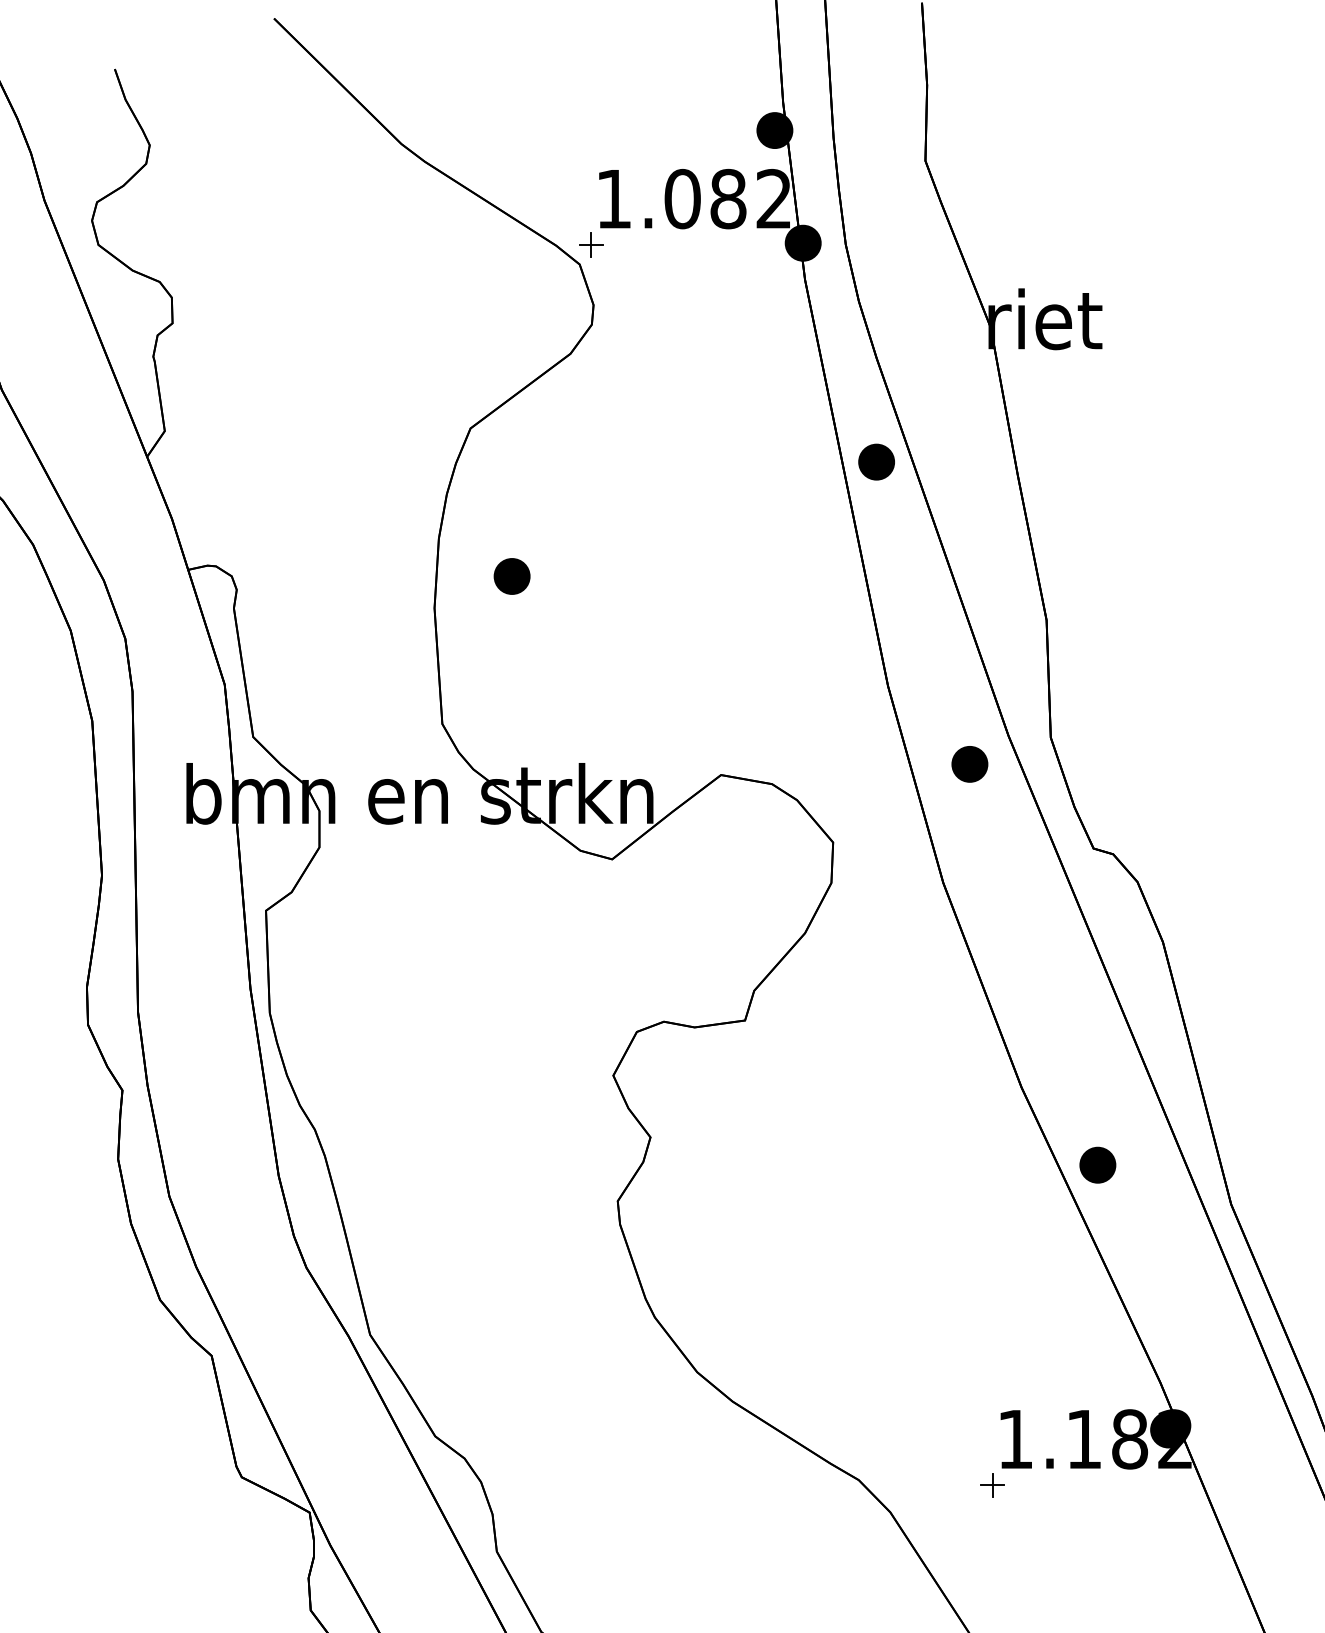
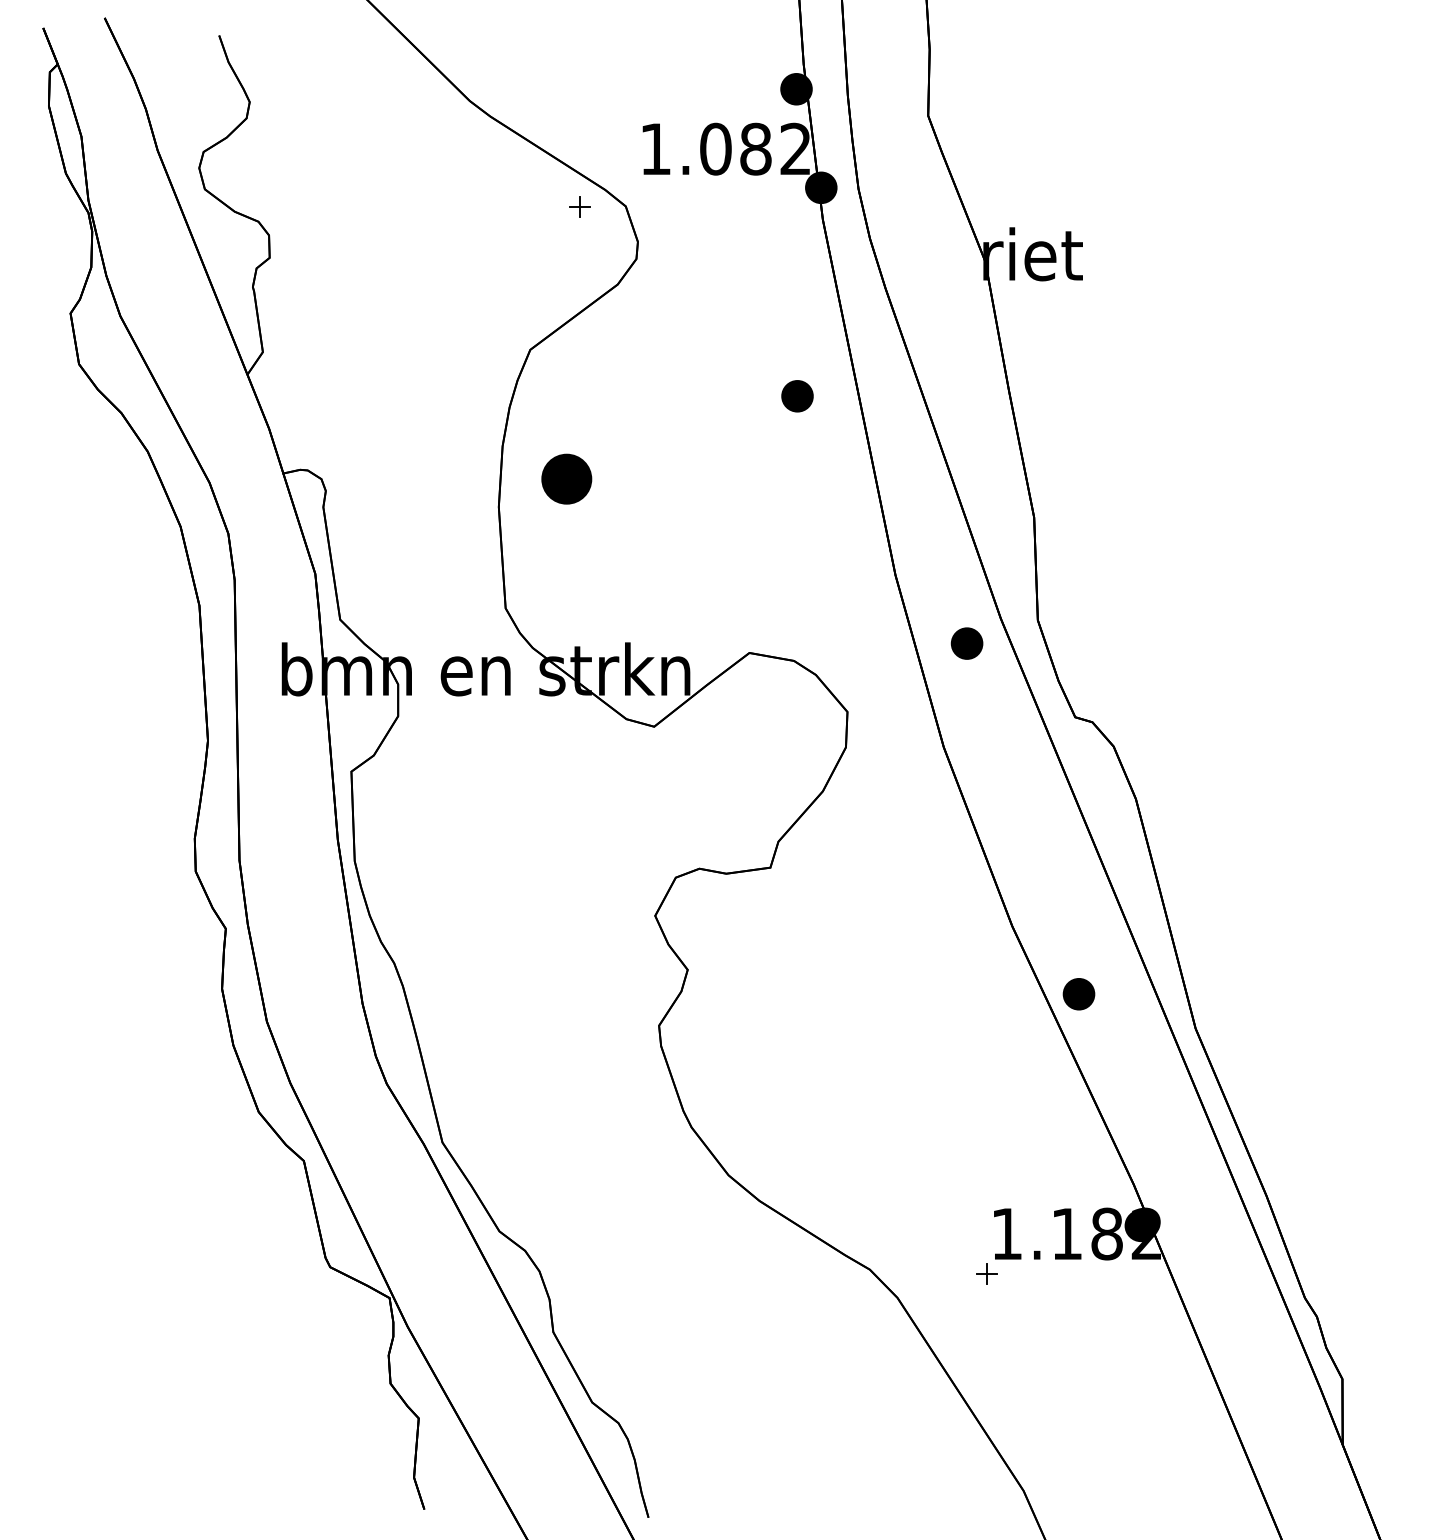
part: (590, 244) -> (579, 206), moved
part: (876, 462) -> (797, 396), moved
part: (511, 576) -> (566, 479), size x1.6

